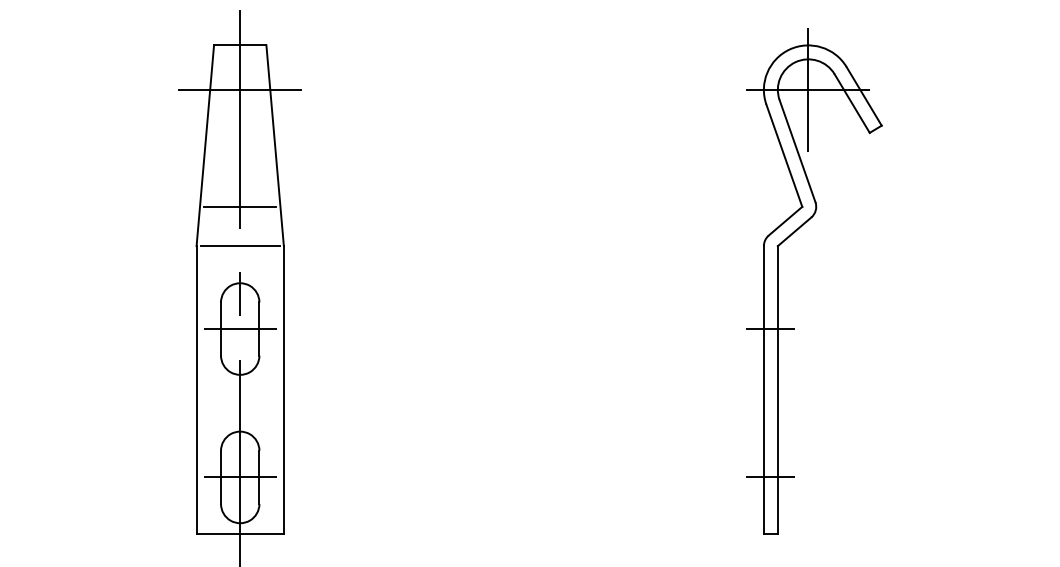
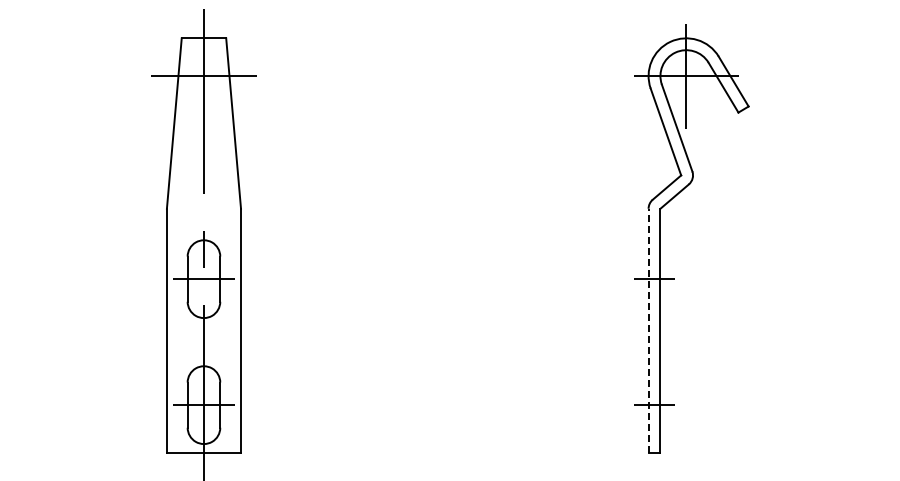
line: (239, 206) -> (203, 175), removed
line: (239, 245) -> (203, 208), removed
line: (763, 389) -> (648, 330), solid -> dashed

